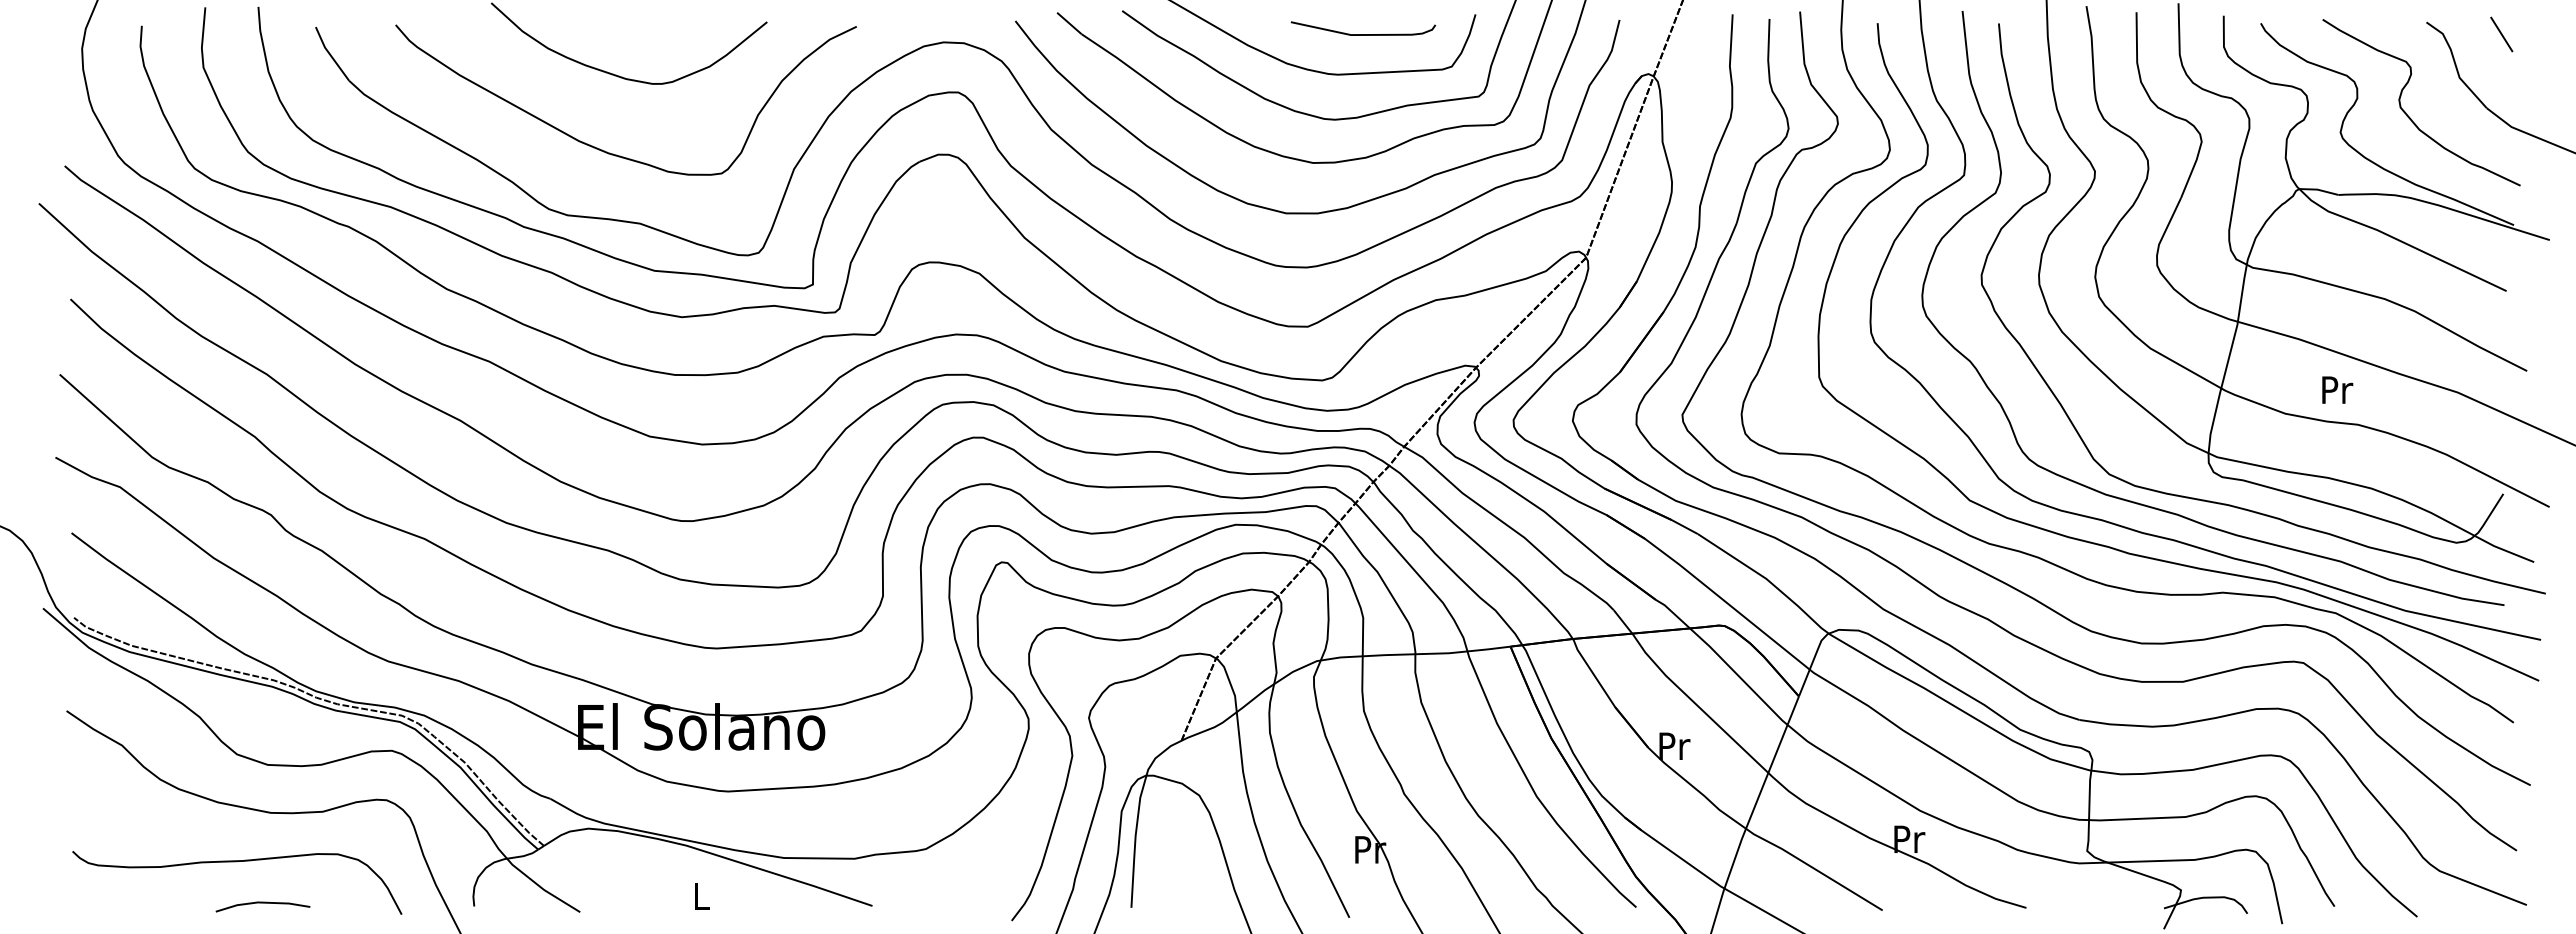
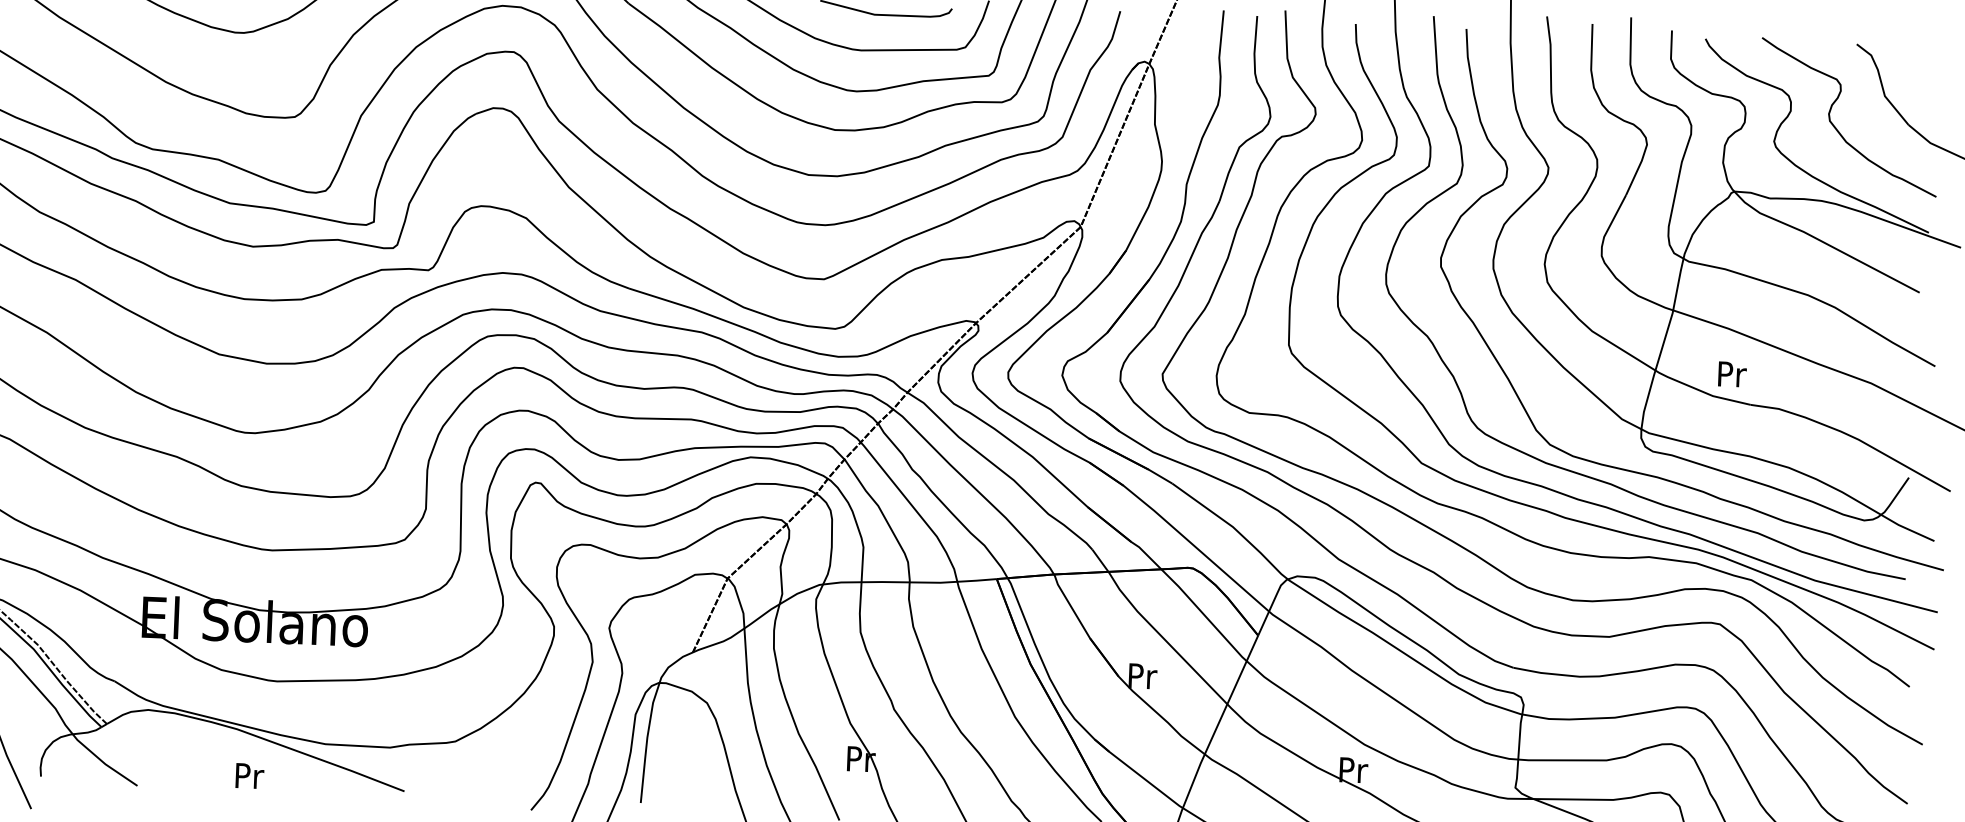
line: (2501, 34) -> (1924, 58), removed
text: (2337, 389) -> (1732, 373), moved
text: (702, 895) -> (249, 775), L -> Pr

